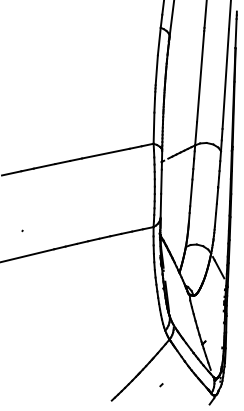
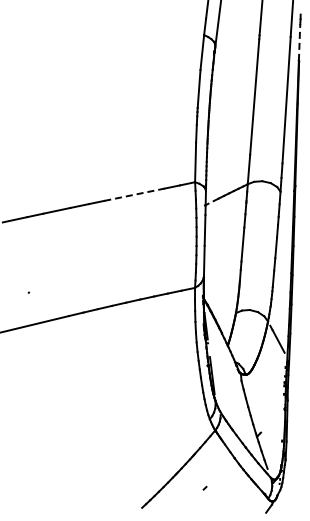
line: (235, 32) -> (299, 41), solid -> dashed
line: (105, 153) -> (134, 194), solid -> dashed

